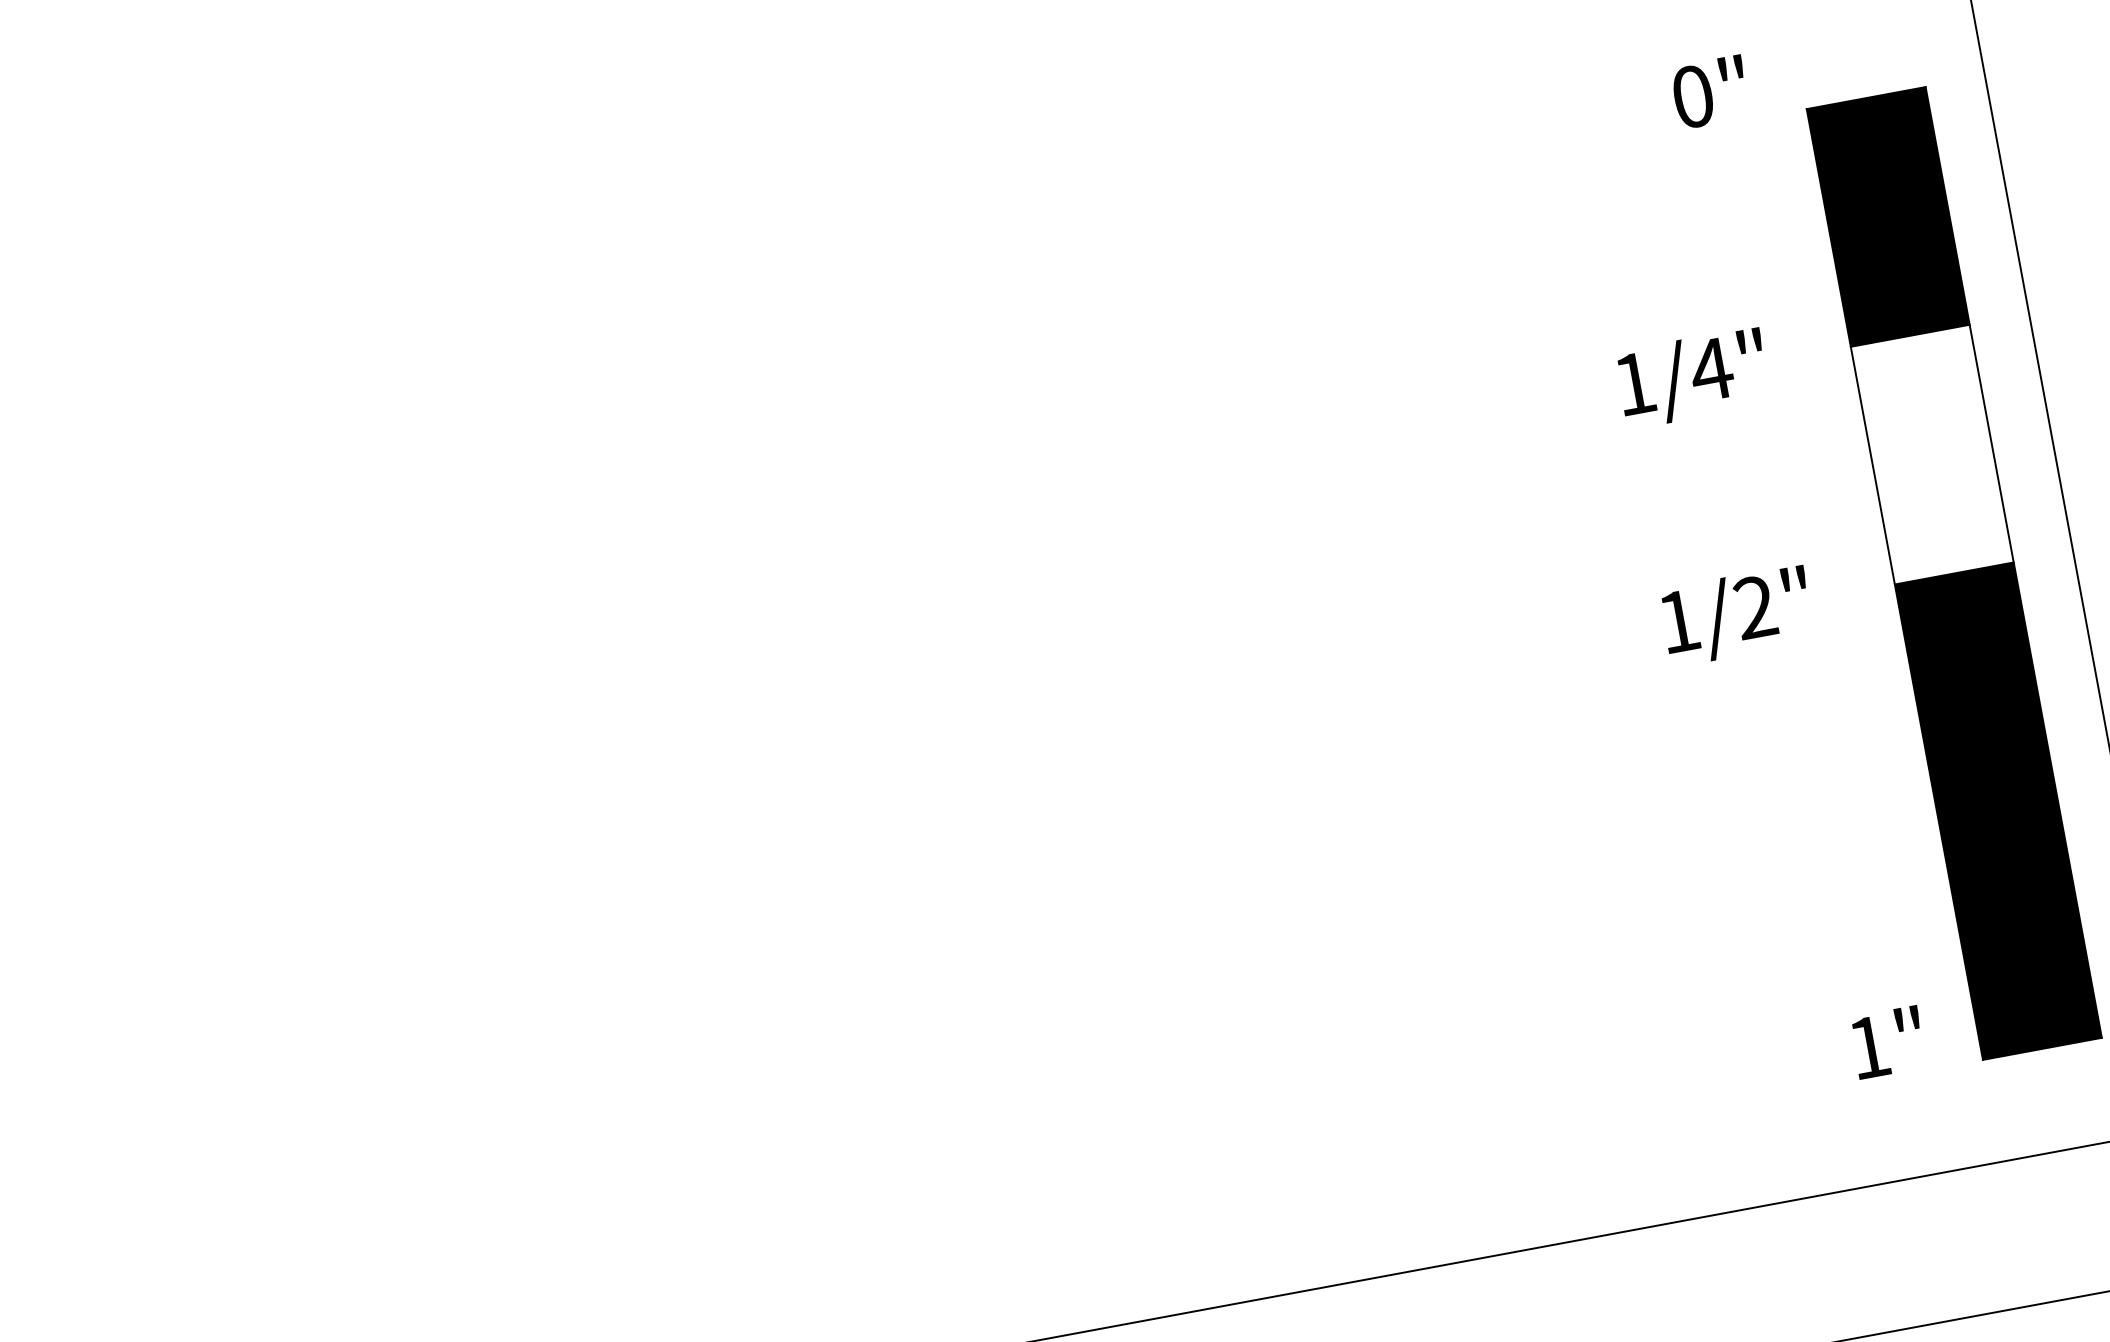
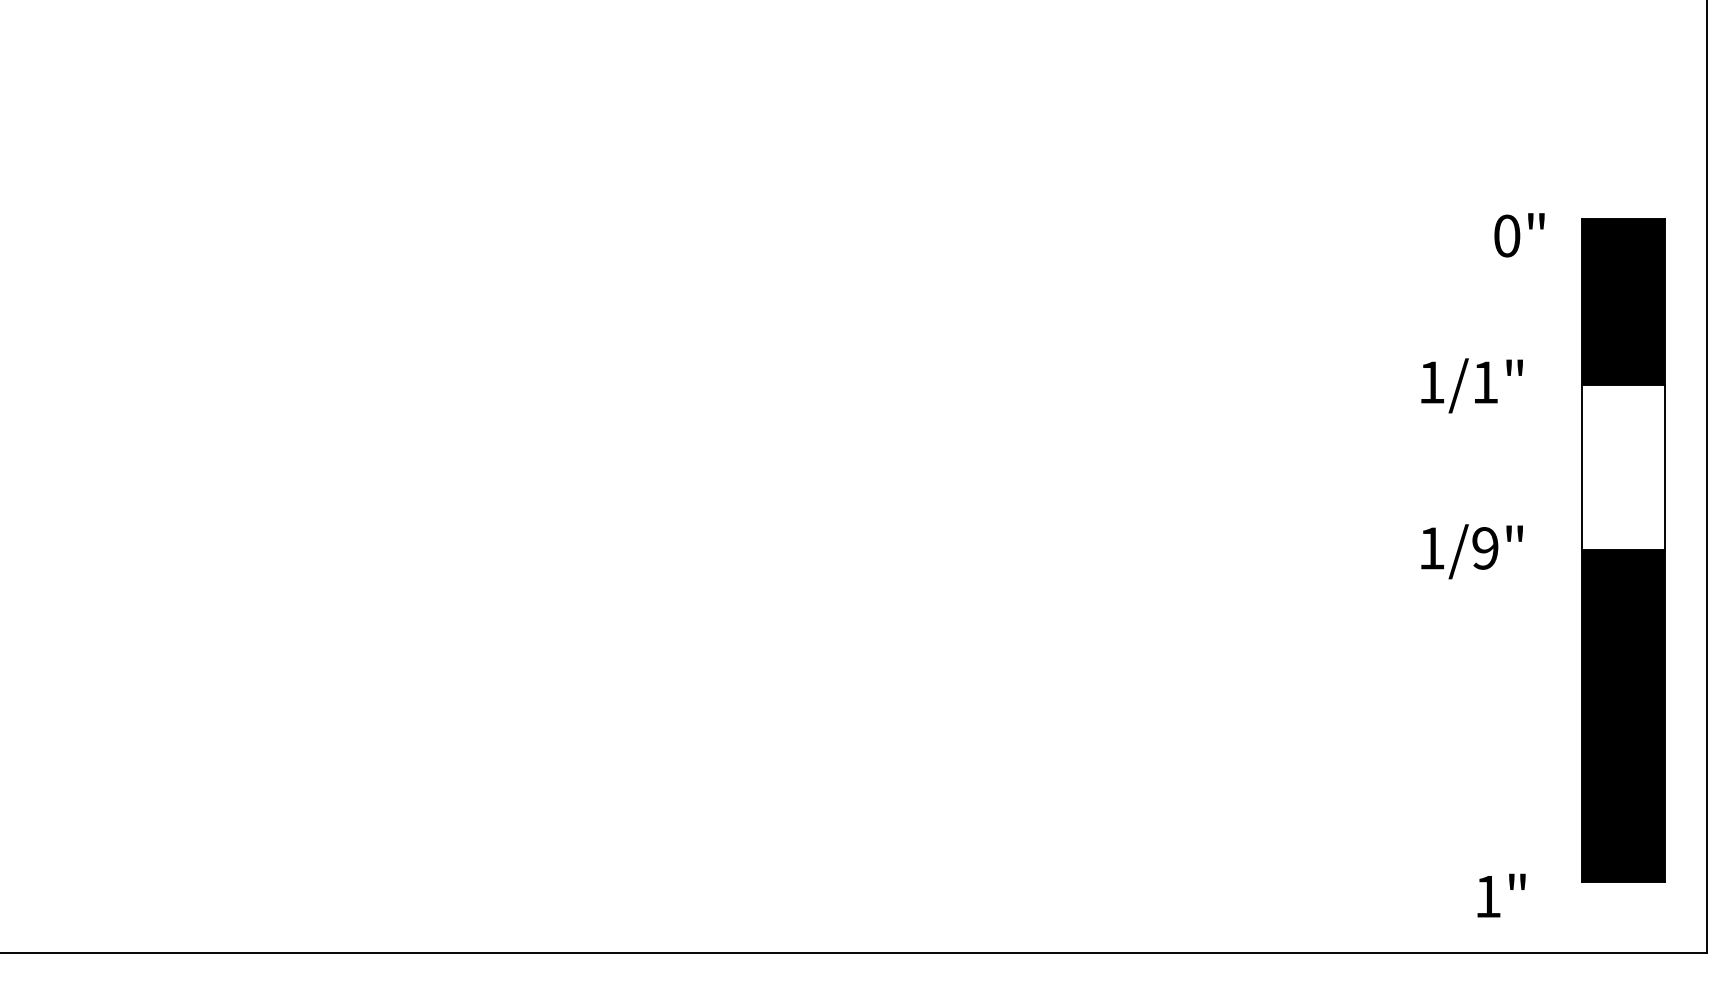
text: (1710, 92) -> (1519, 235), moved
text: (1711, 369) -> (1485, 382), 1/4" -> 1/1"
text: (1755, 607) -> (1485, 548), 1/2" -> 1/9"
text: (1888, 1042) -> (1501, 895), moved

